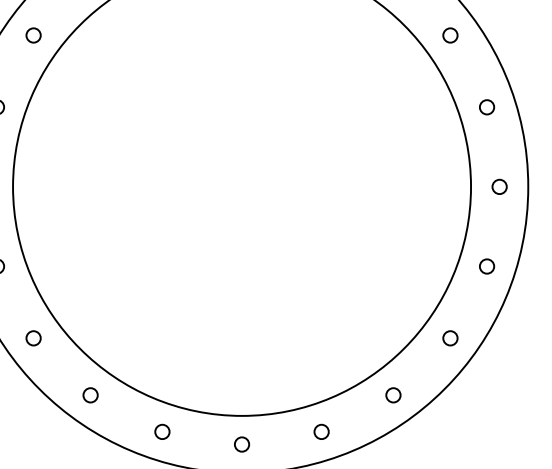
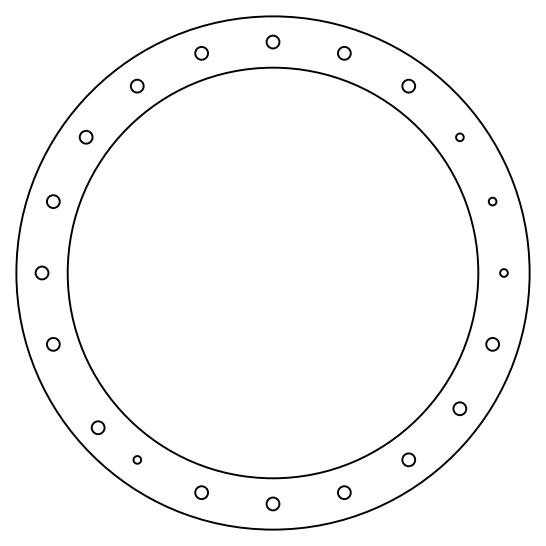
circle: (450, 35) -> (459, 137), size x0.6
circle: (486, 107) -> (492, 201), size x0.6
circle: (499, 186) -> (503, 272), size x0.6
circle: (32, 338) -> (97, 427), moved
circle: (90, 394) -> (137, 459), size x0.6

